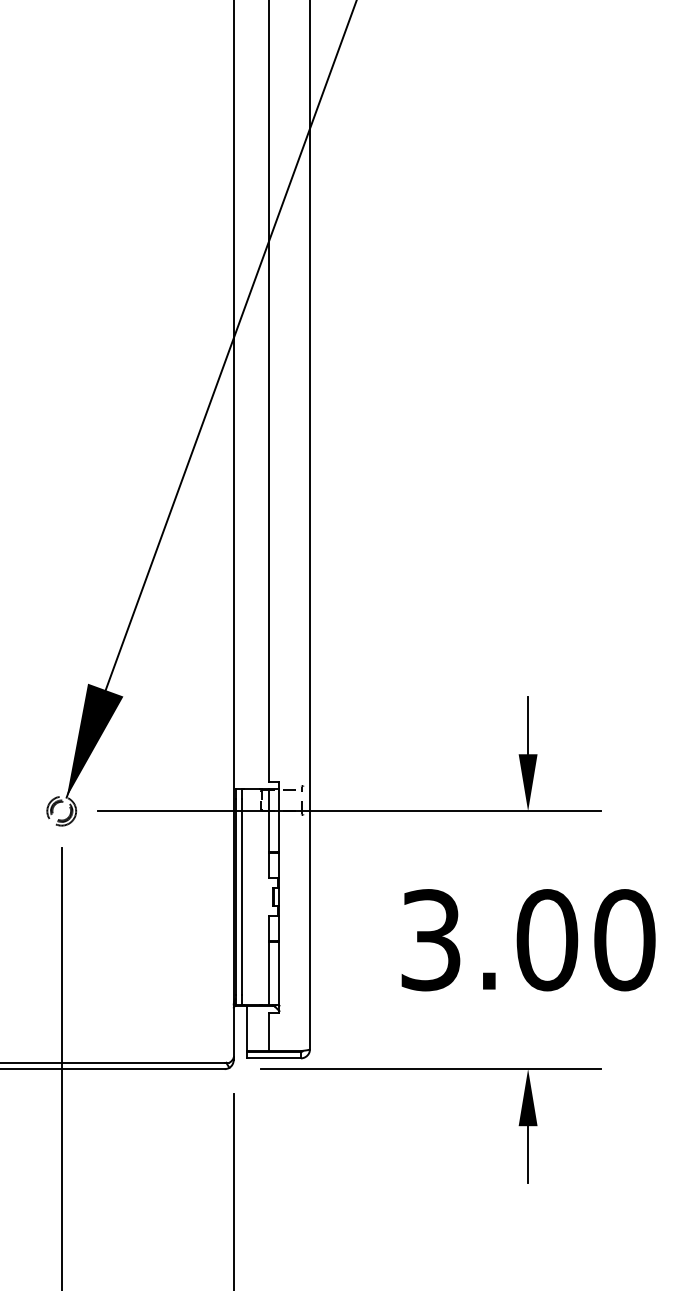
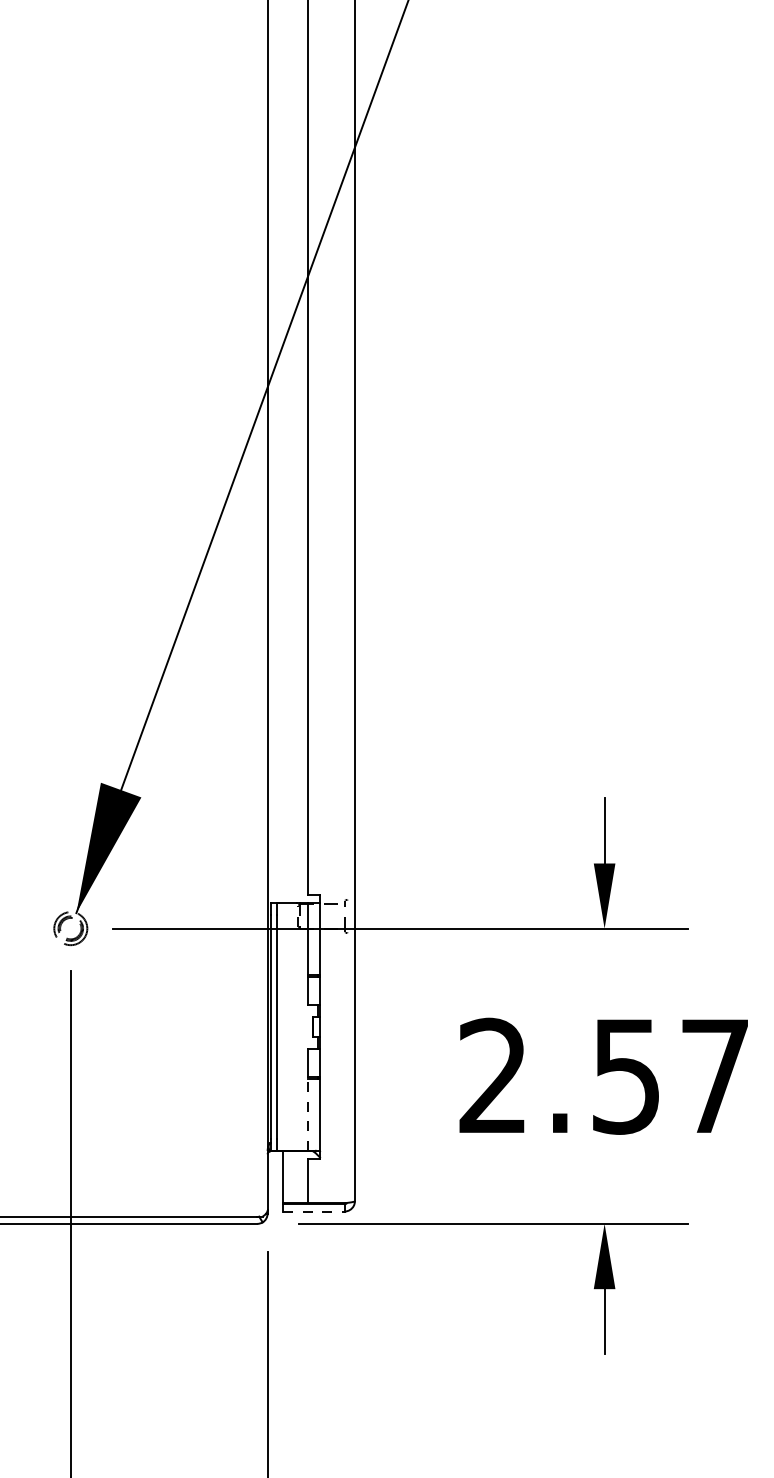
text: (528, 939) -> (604, 1075), 3.00 -> 2.57
line: (268, 973) -> (307, 1114), solid -> dashed
line: (273, 1058) -> (313, 1211), solid -> dashed

